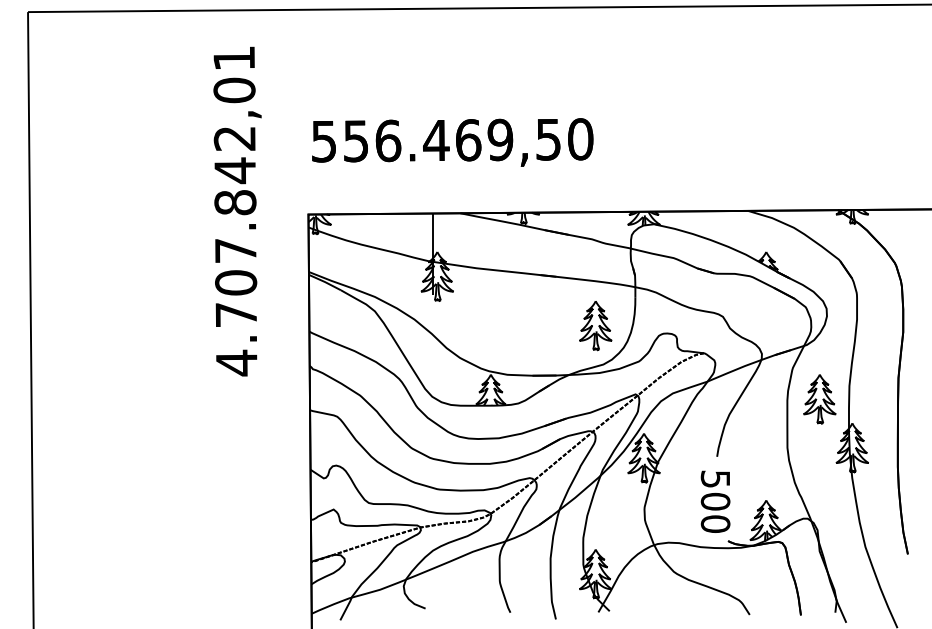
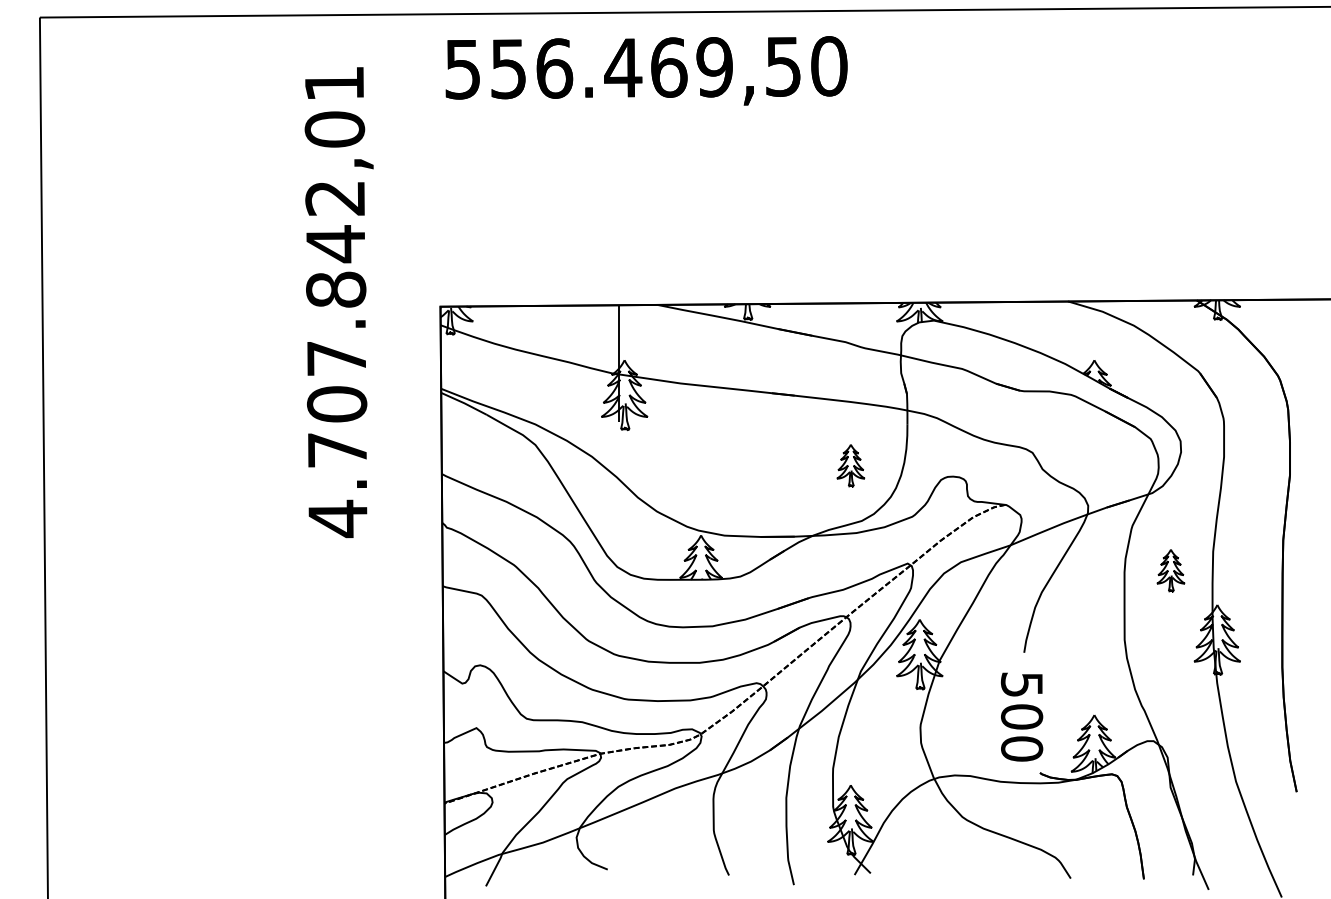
text: (452, 142) -> (646, 70), moved
part: (595, 325) -> (850, 465), size x0.6
part: (819, 399) -> (1170, 570), size x0.6

